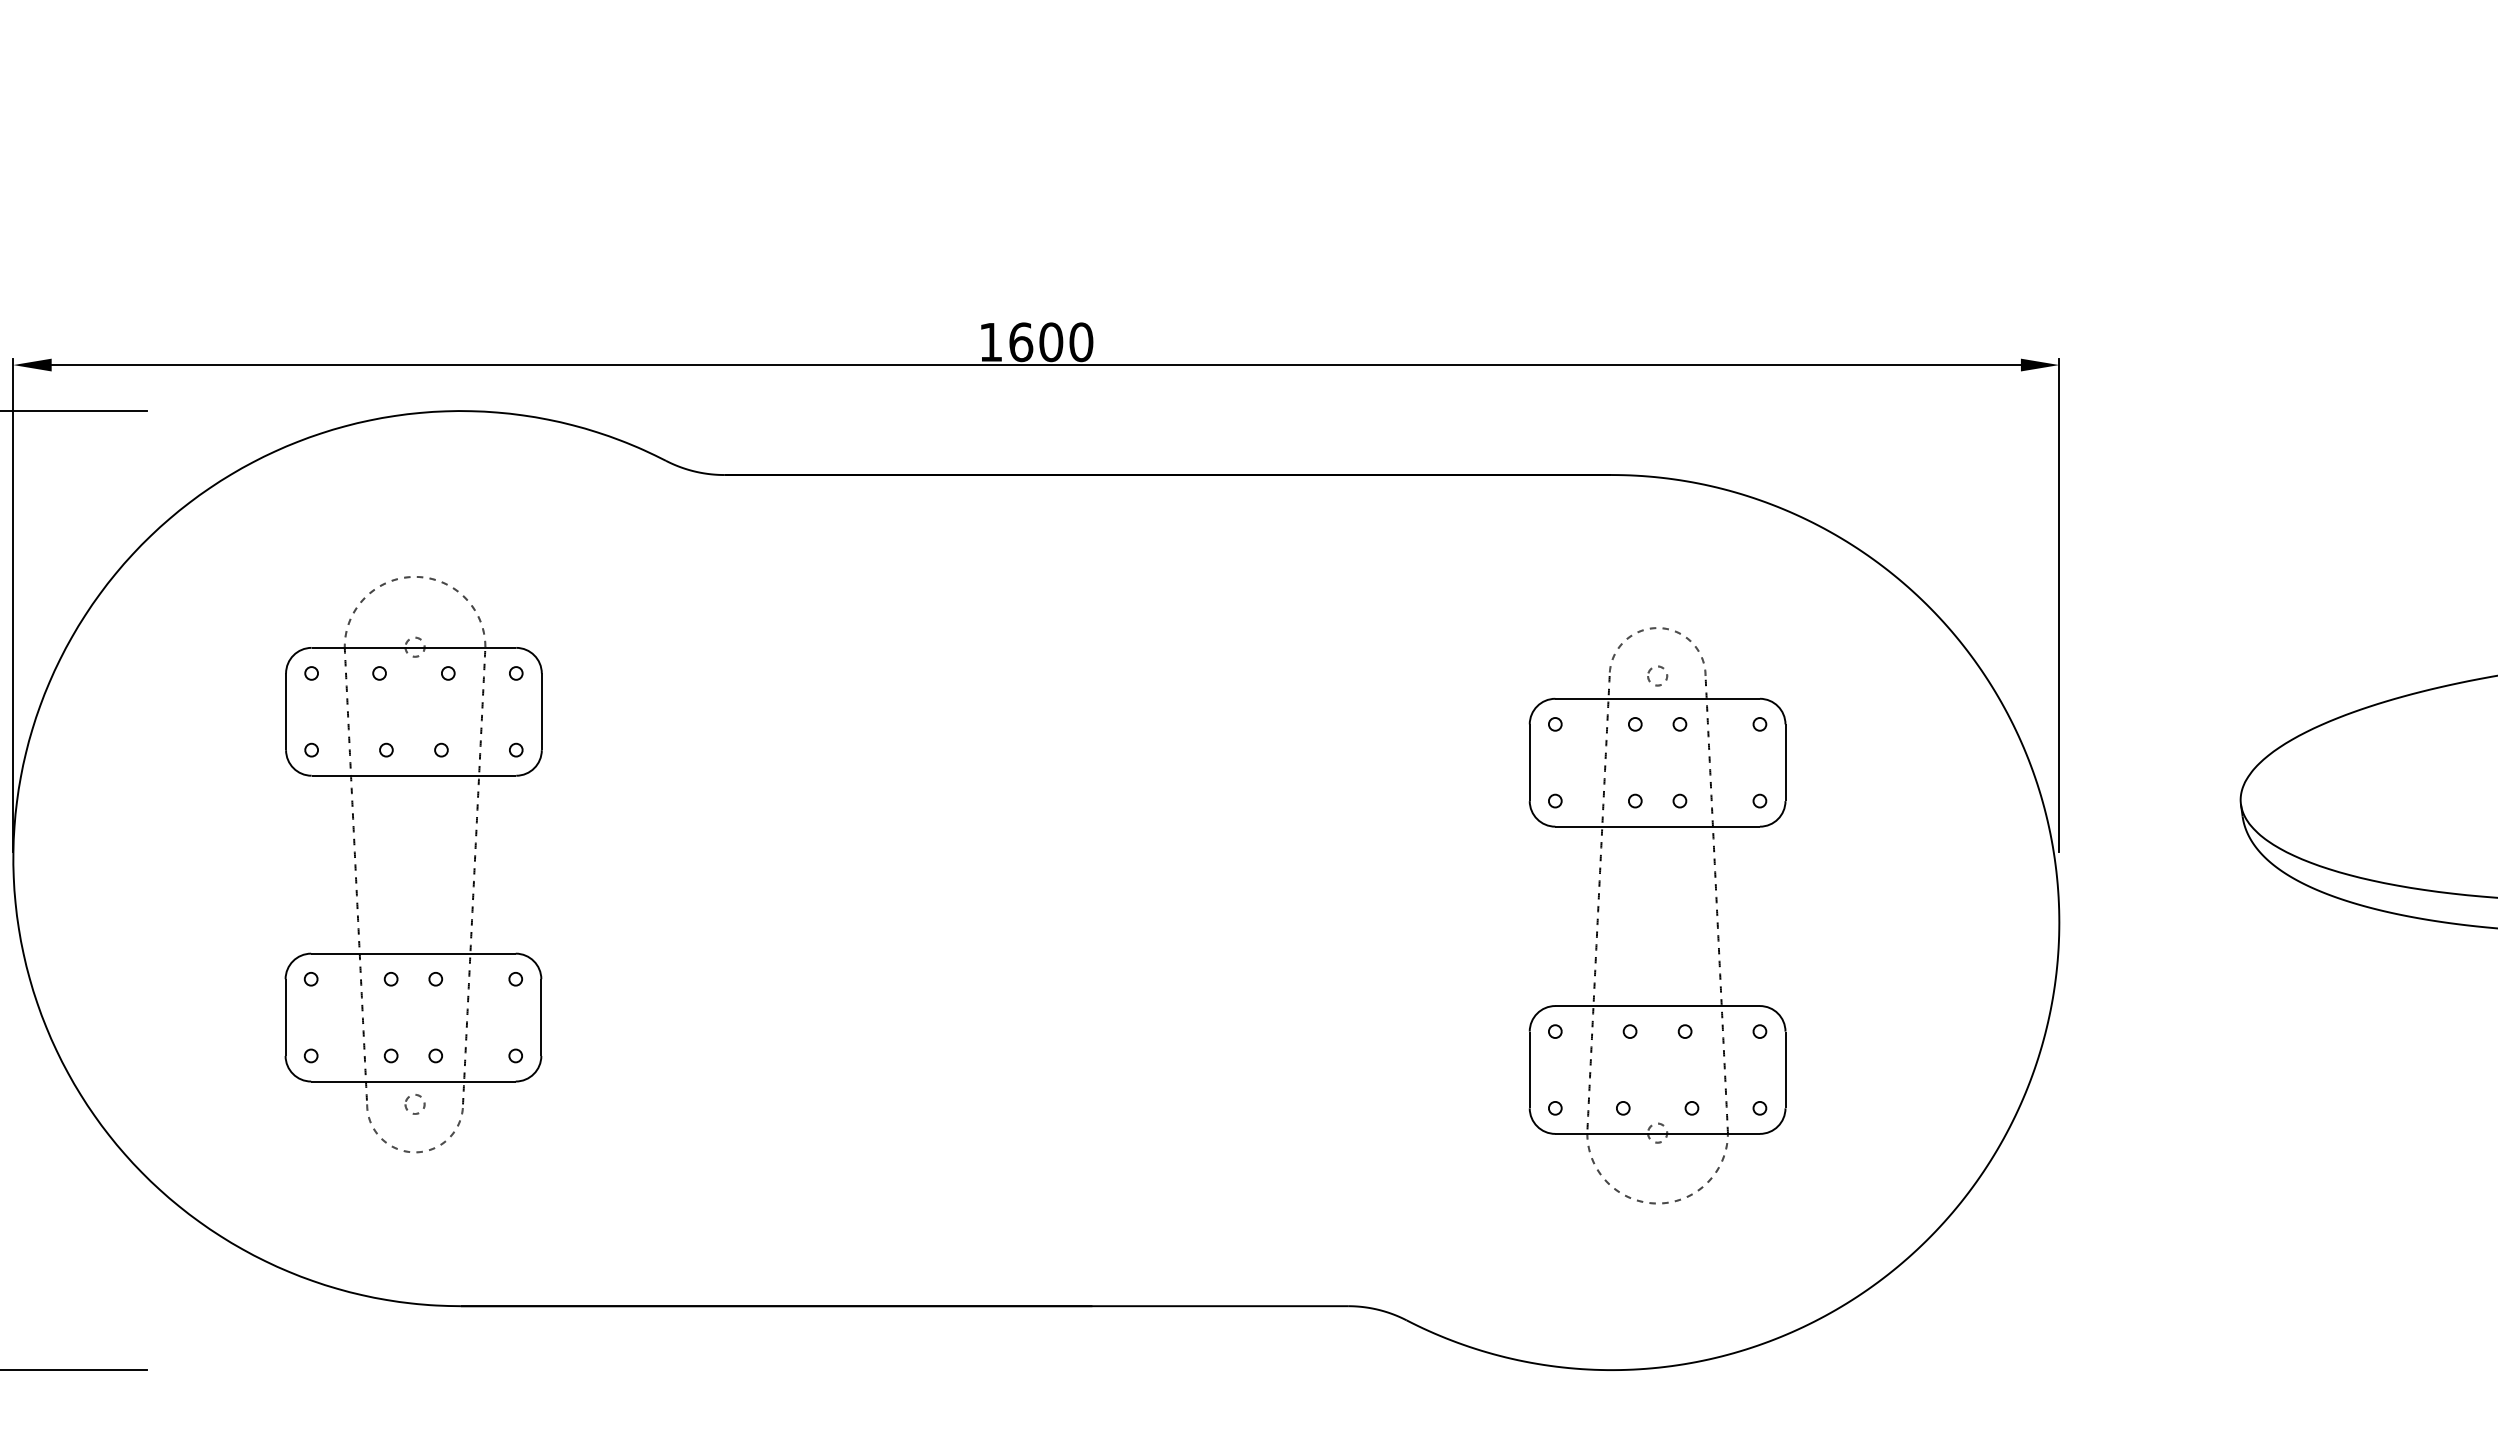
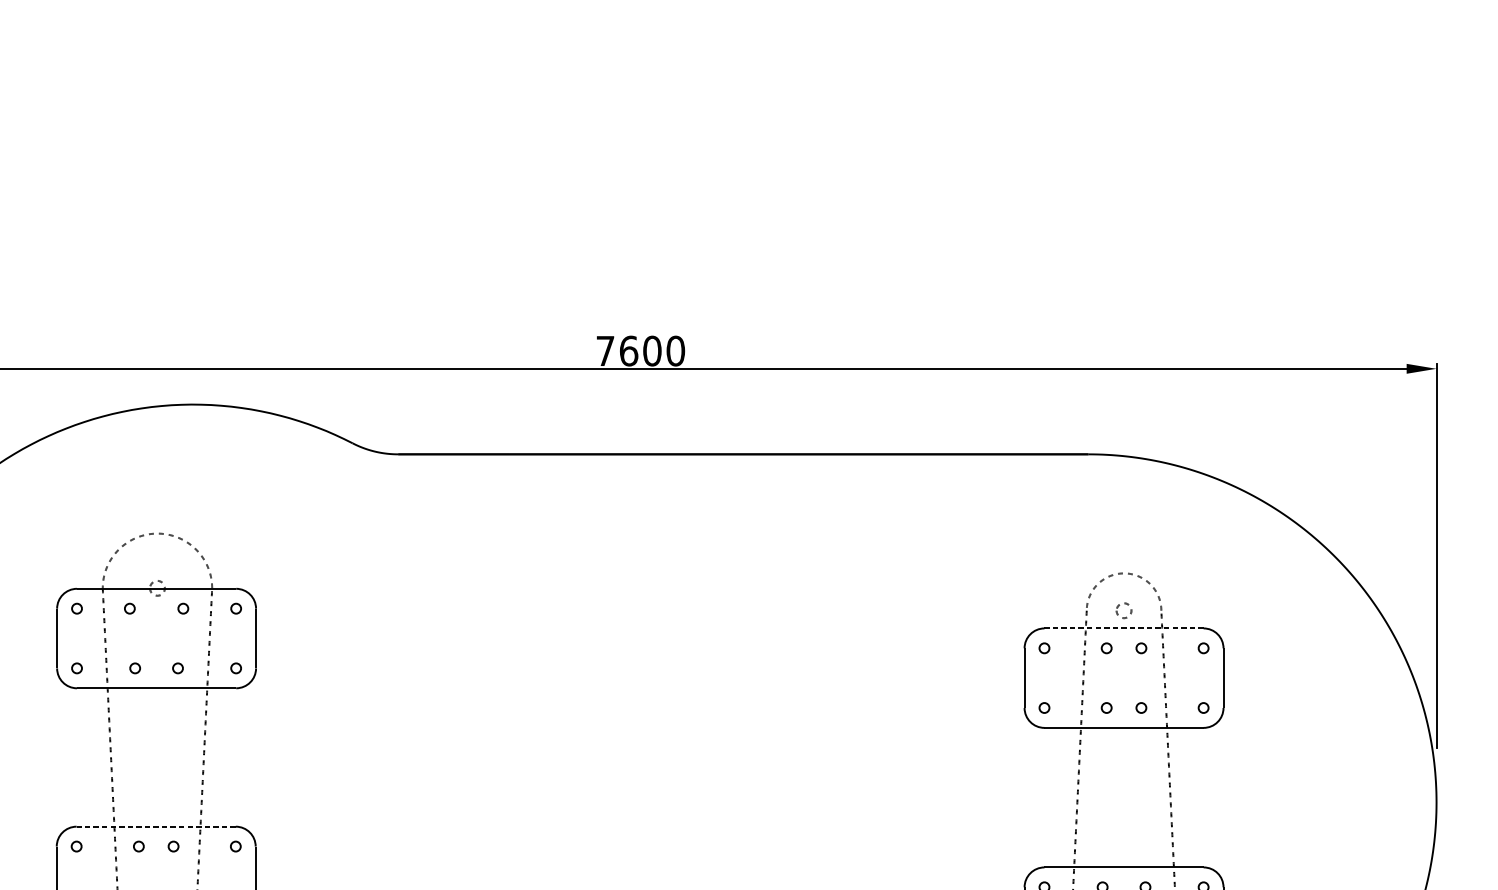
text: (991, 342) -> (605, 351), 1600 -> 7600
line: (1657, 698) -> (1123, 628), solid -> dashed
line: (412, 953) -> (155, 826), solid -> dashed

